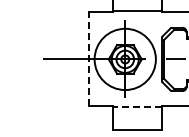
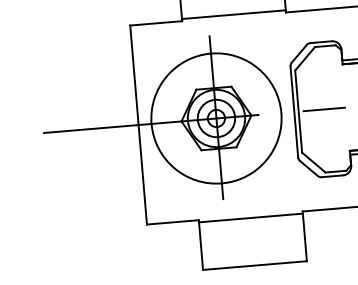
line: (88, 59) -> (138, 125), dashed -> solid
line: (137, 107) -> (250, 218), dashed -> solid

